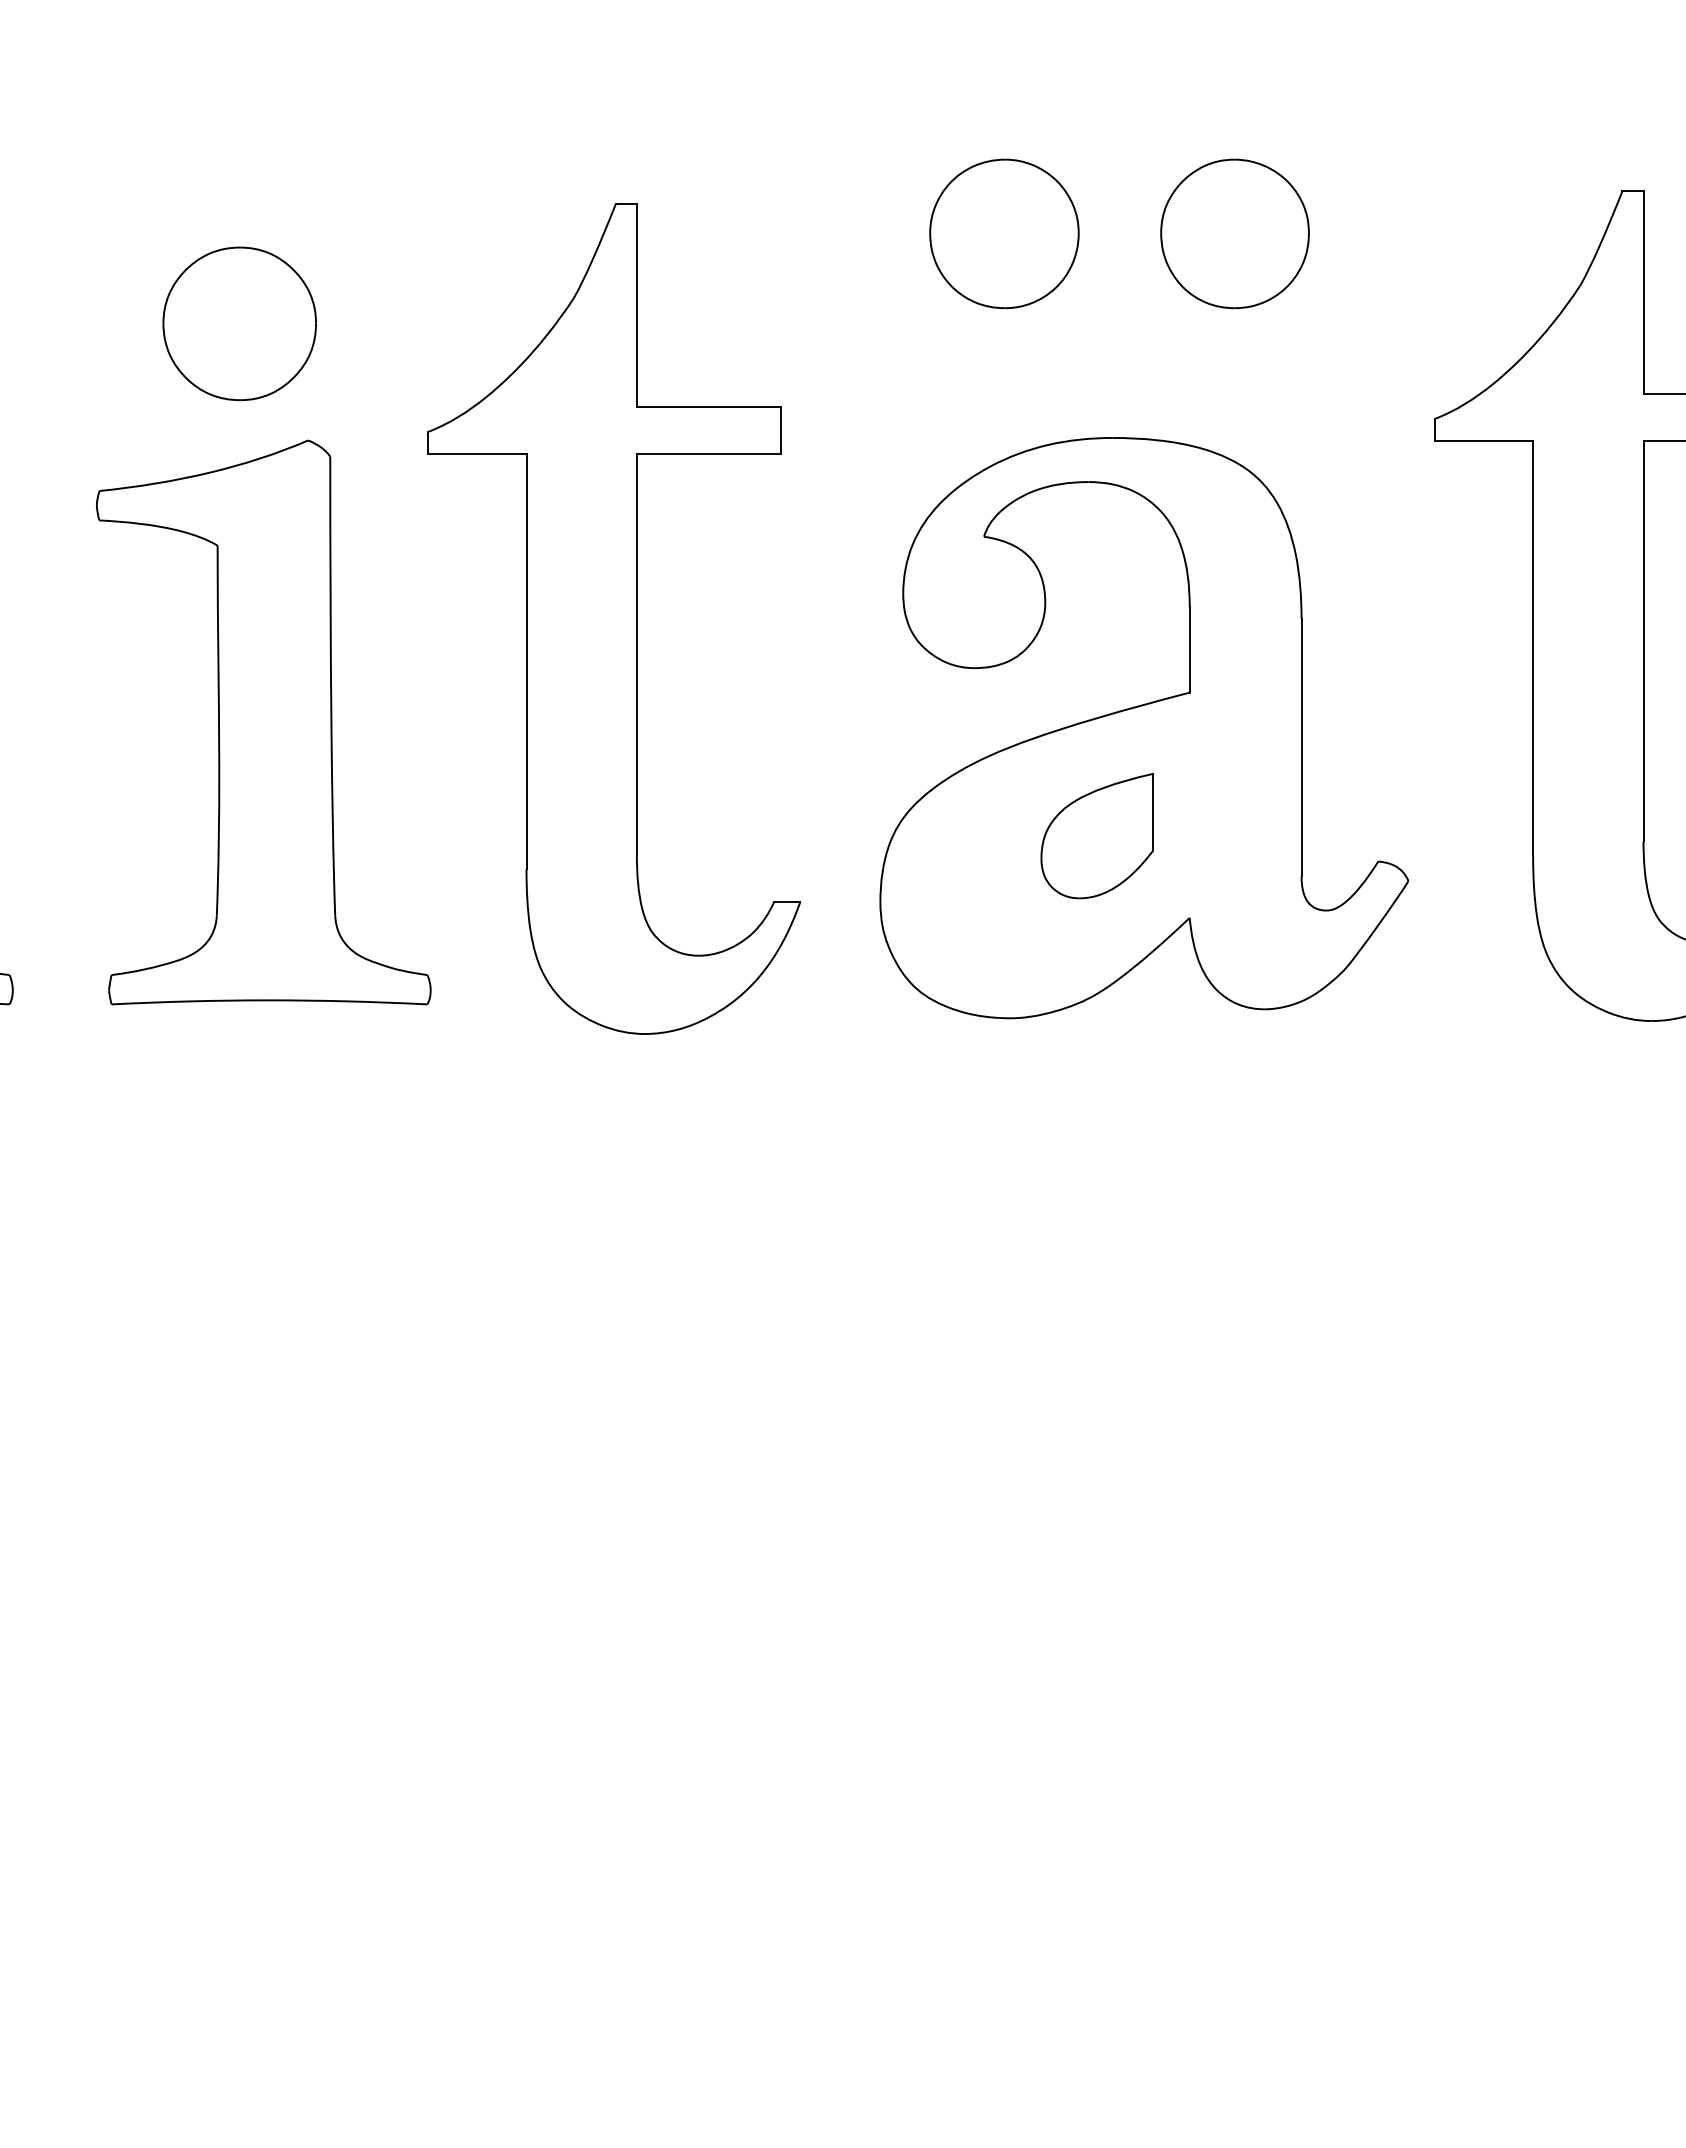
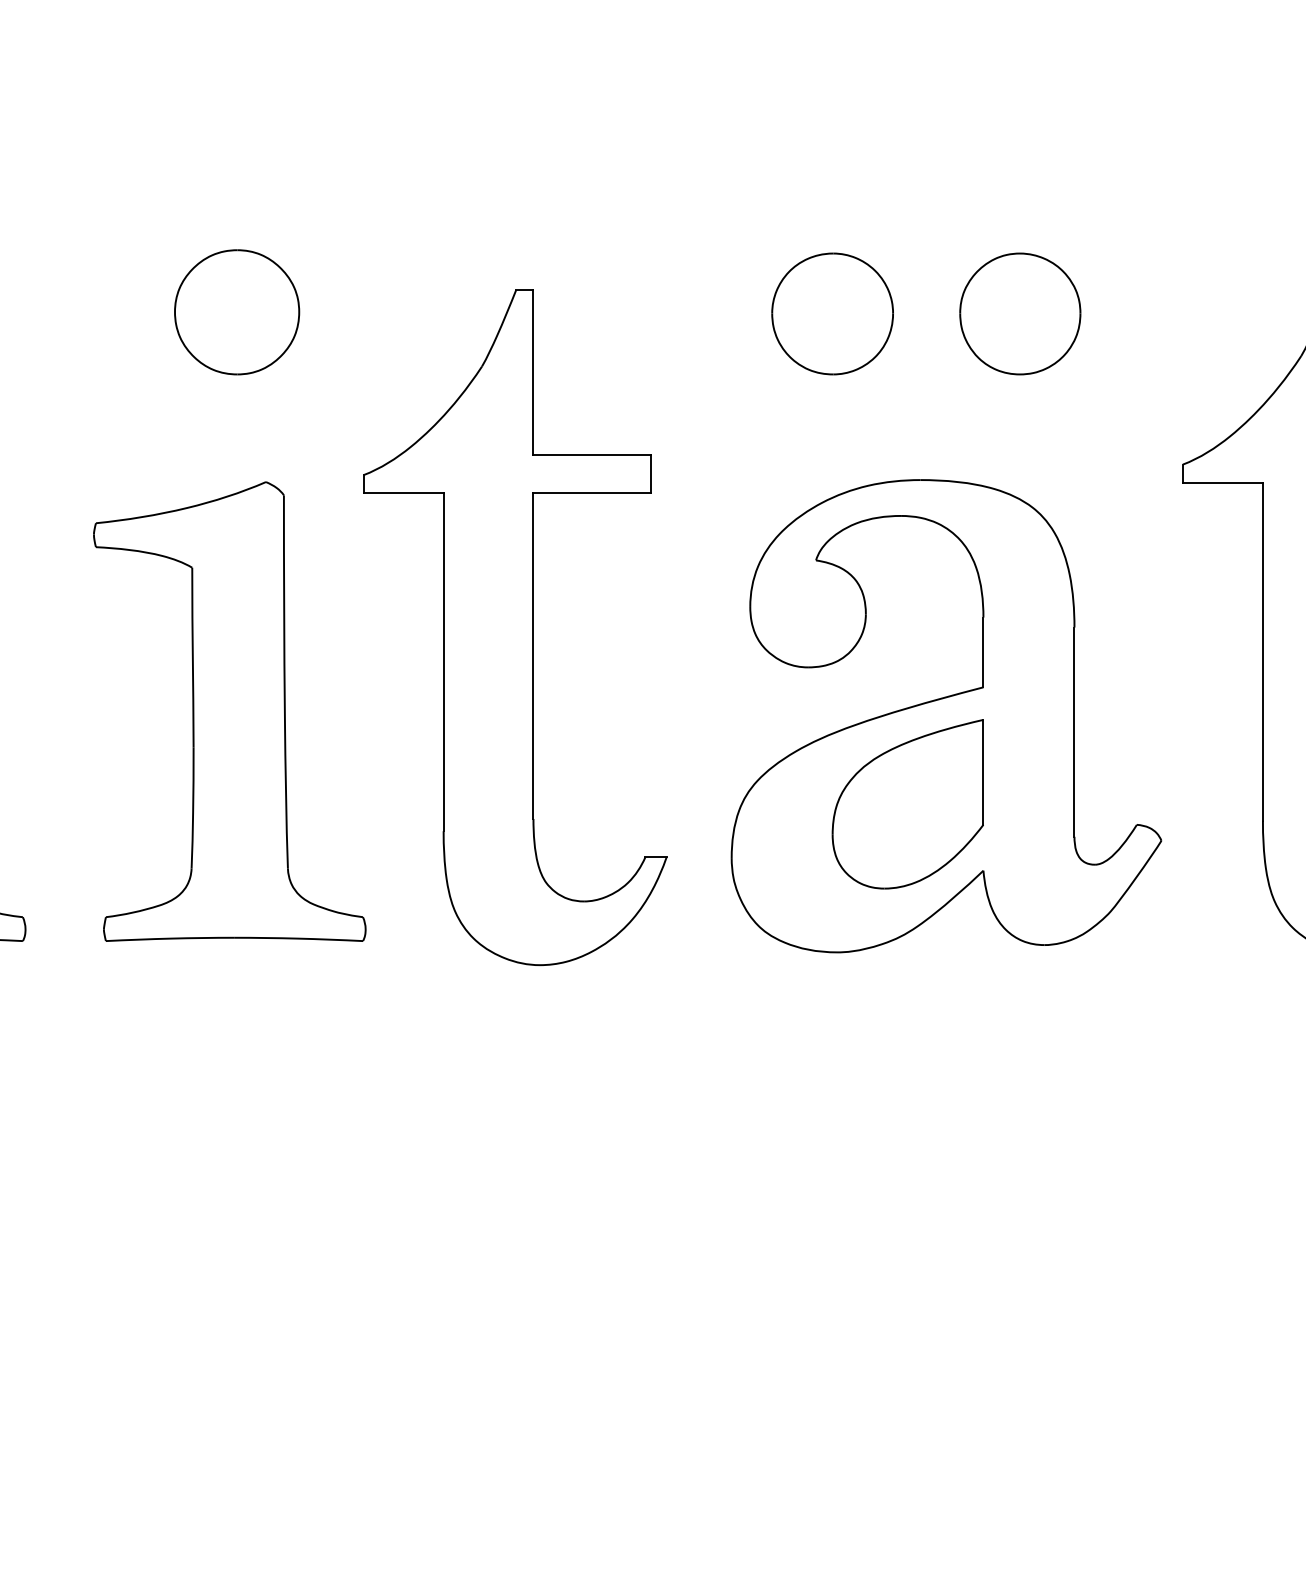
part: (239, 323) -> (236, 312), moved
part: (1096, 835) -> (907, 803), size x1.67

